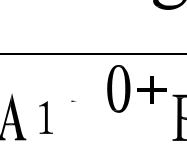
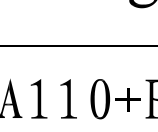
part: (136, 88) -> (115, 98), moved
fill: (81, 116) -> (68, 98), added
part: (45, 117) -> (38, 98), size x1.43

